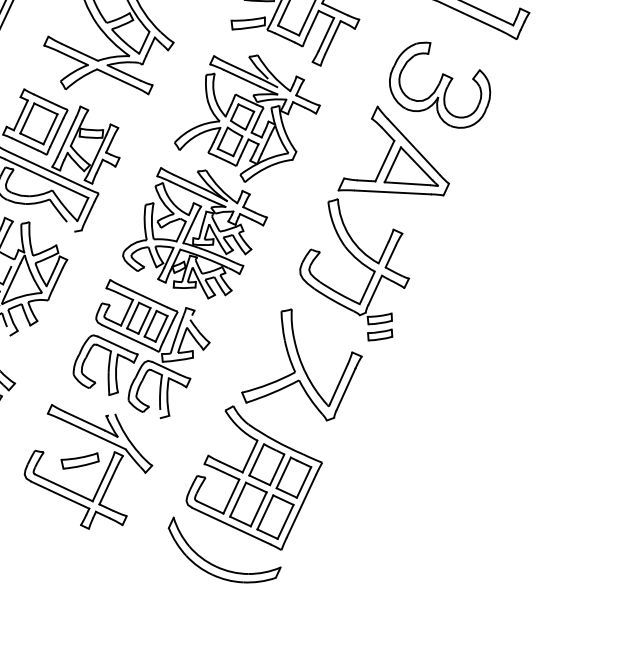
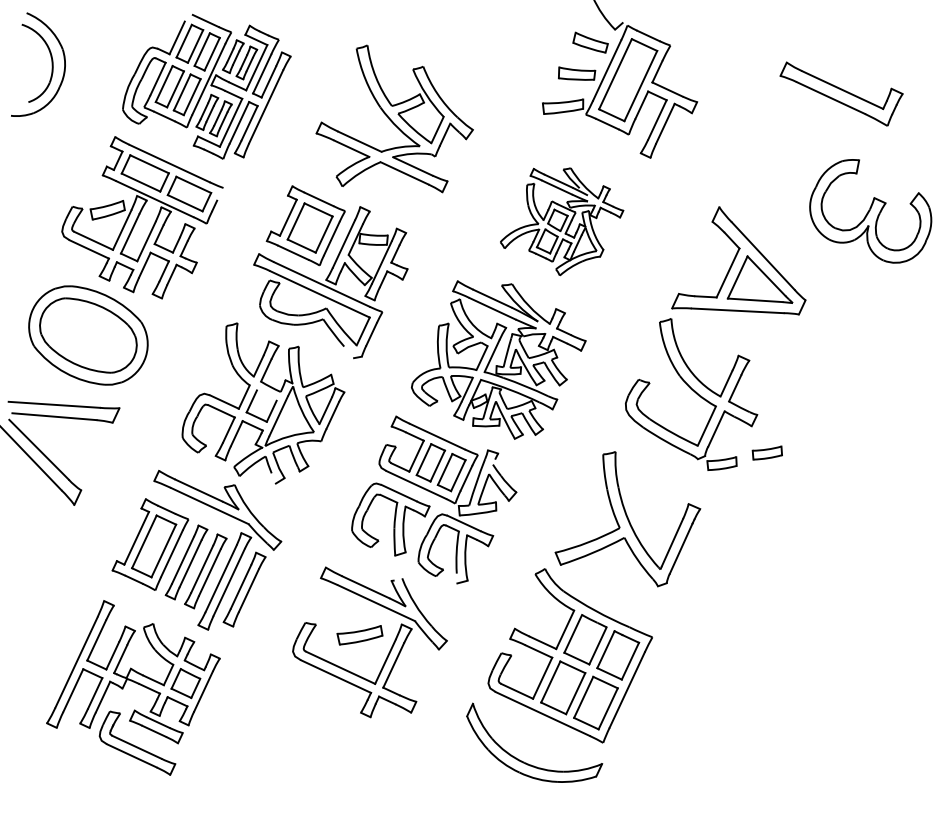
part: (439, 85) -> (870, 211), moved
part: (246, 118) -> (561, 221), size x0.7
part: (379, 334) -> (766, 452), moved

